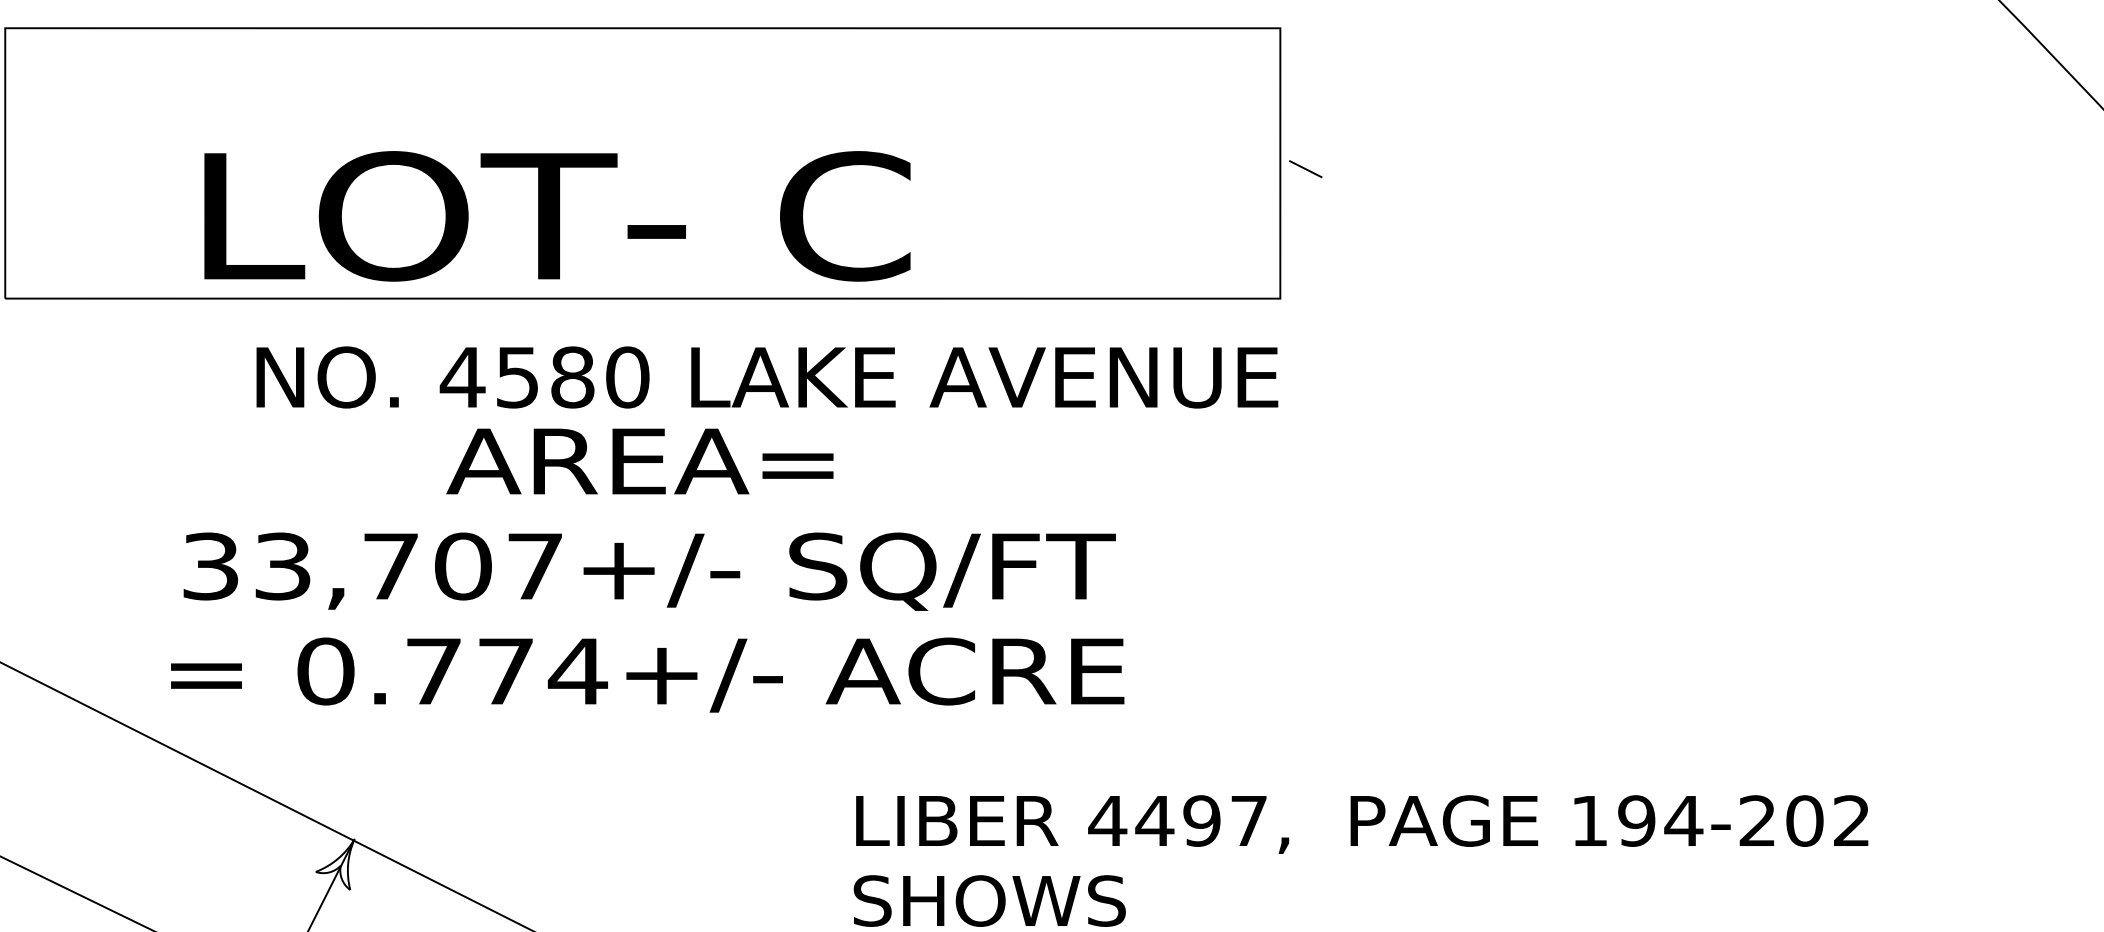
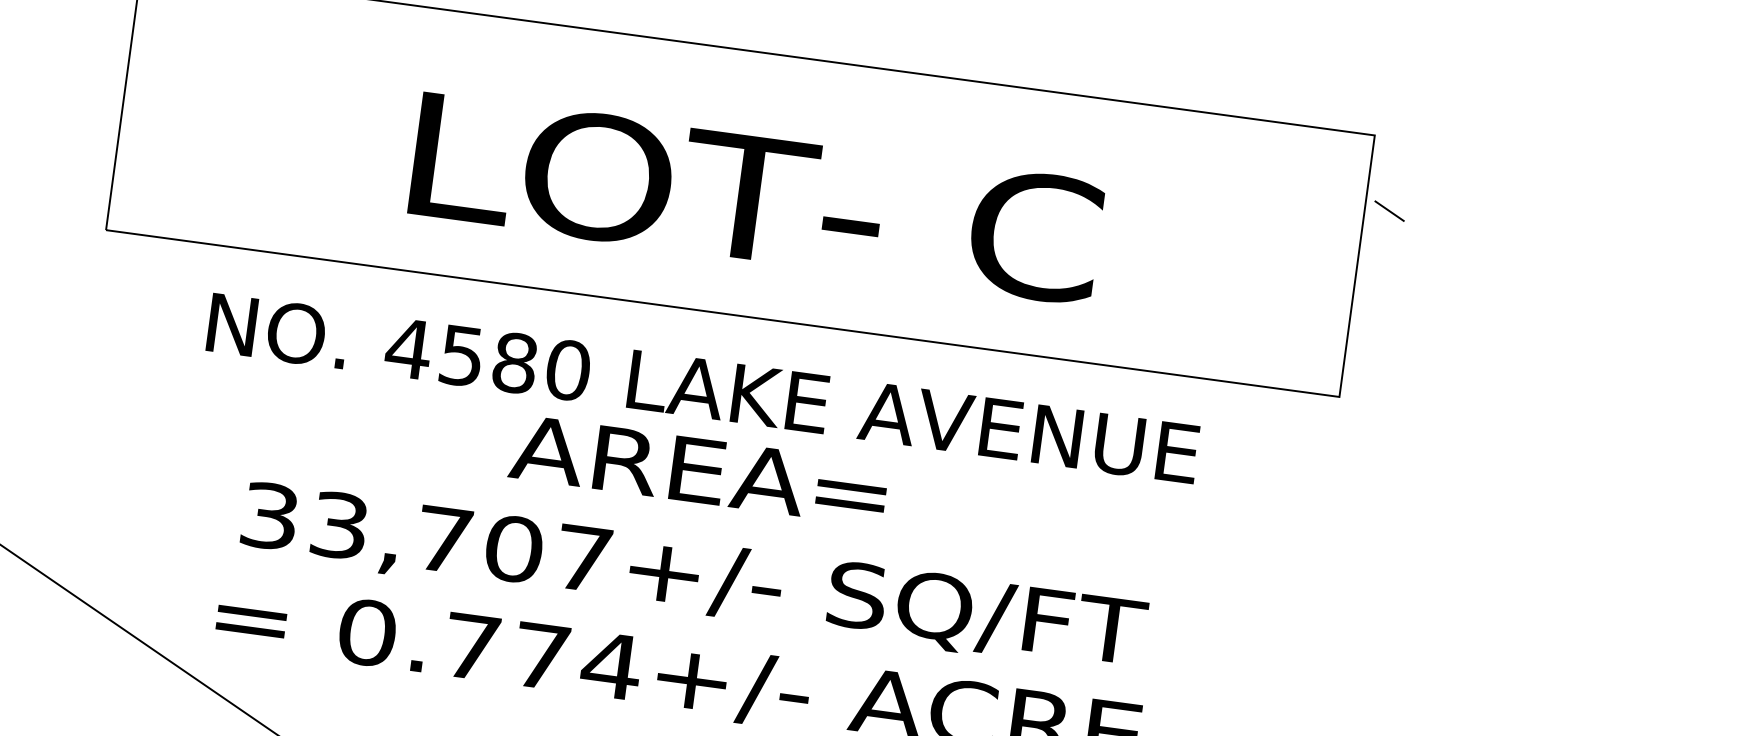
line: (1305, 169) -> (1389, 211), moved
text: (557, 216) -> (756, 198), moved
text: (767, 377) -> (703, 388), moved

